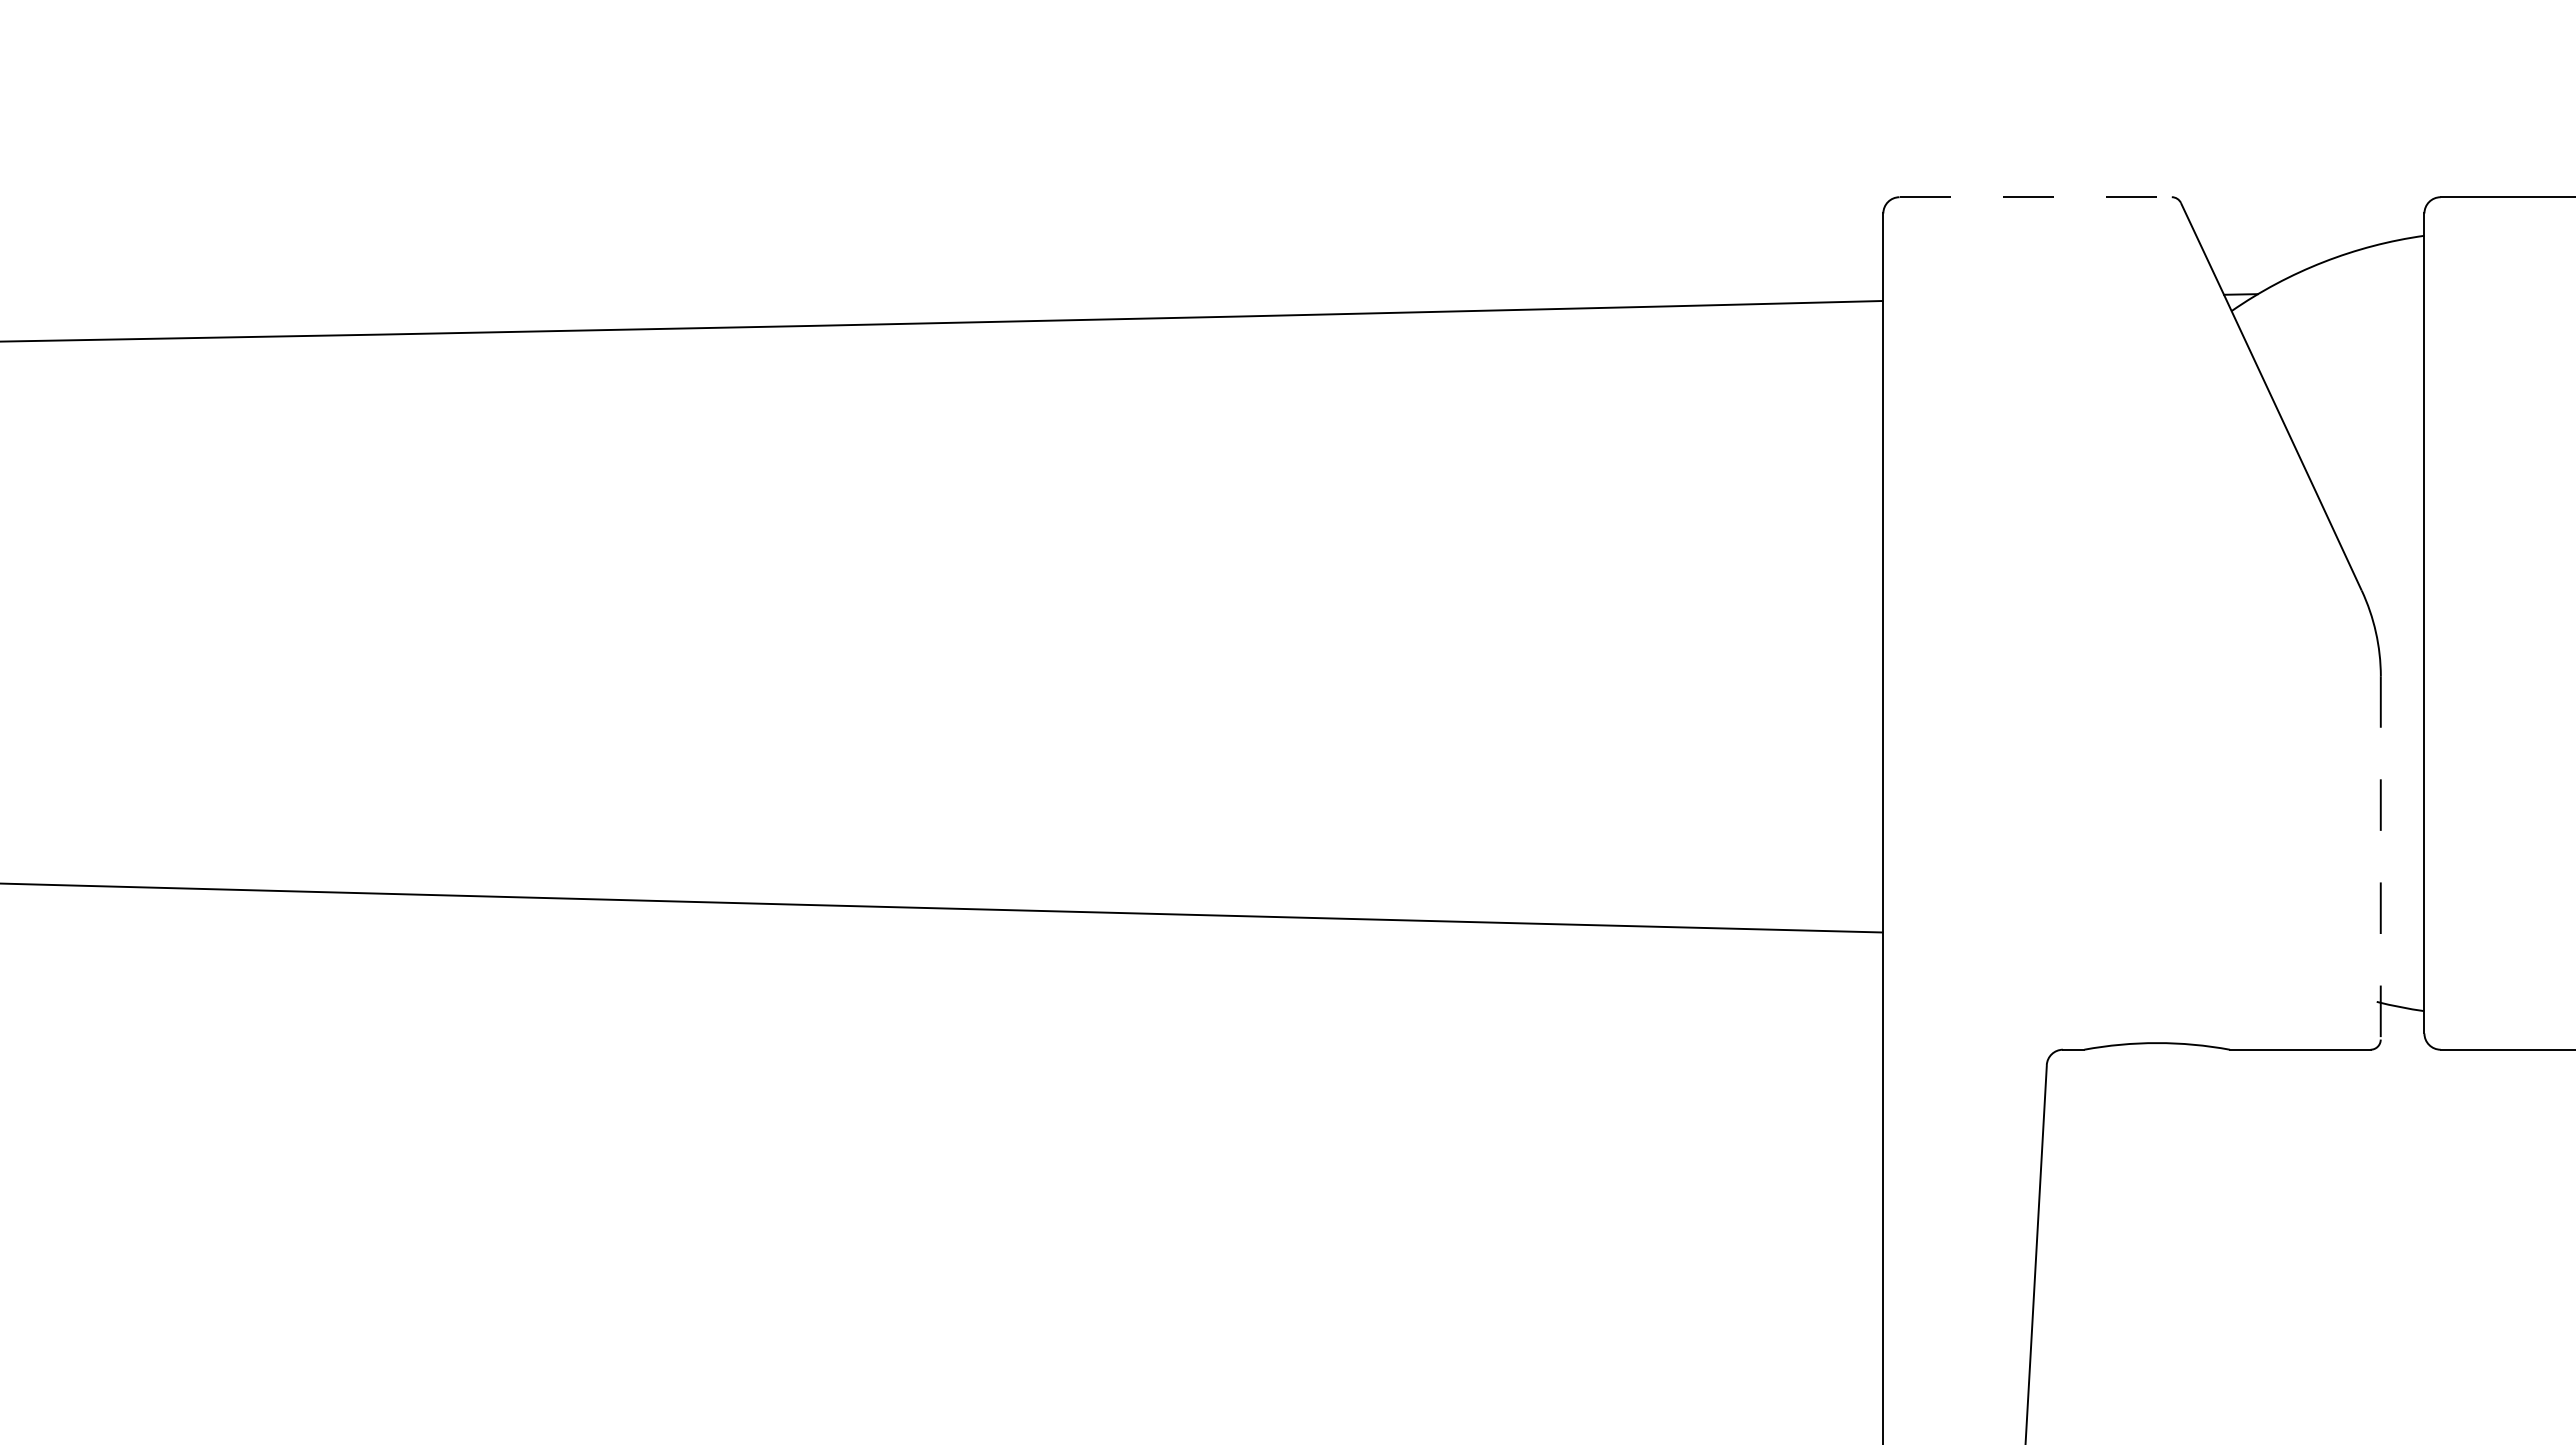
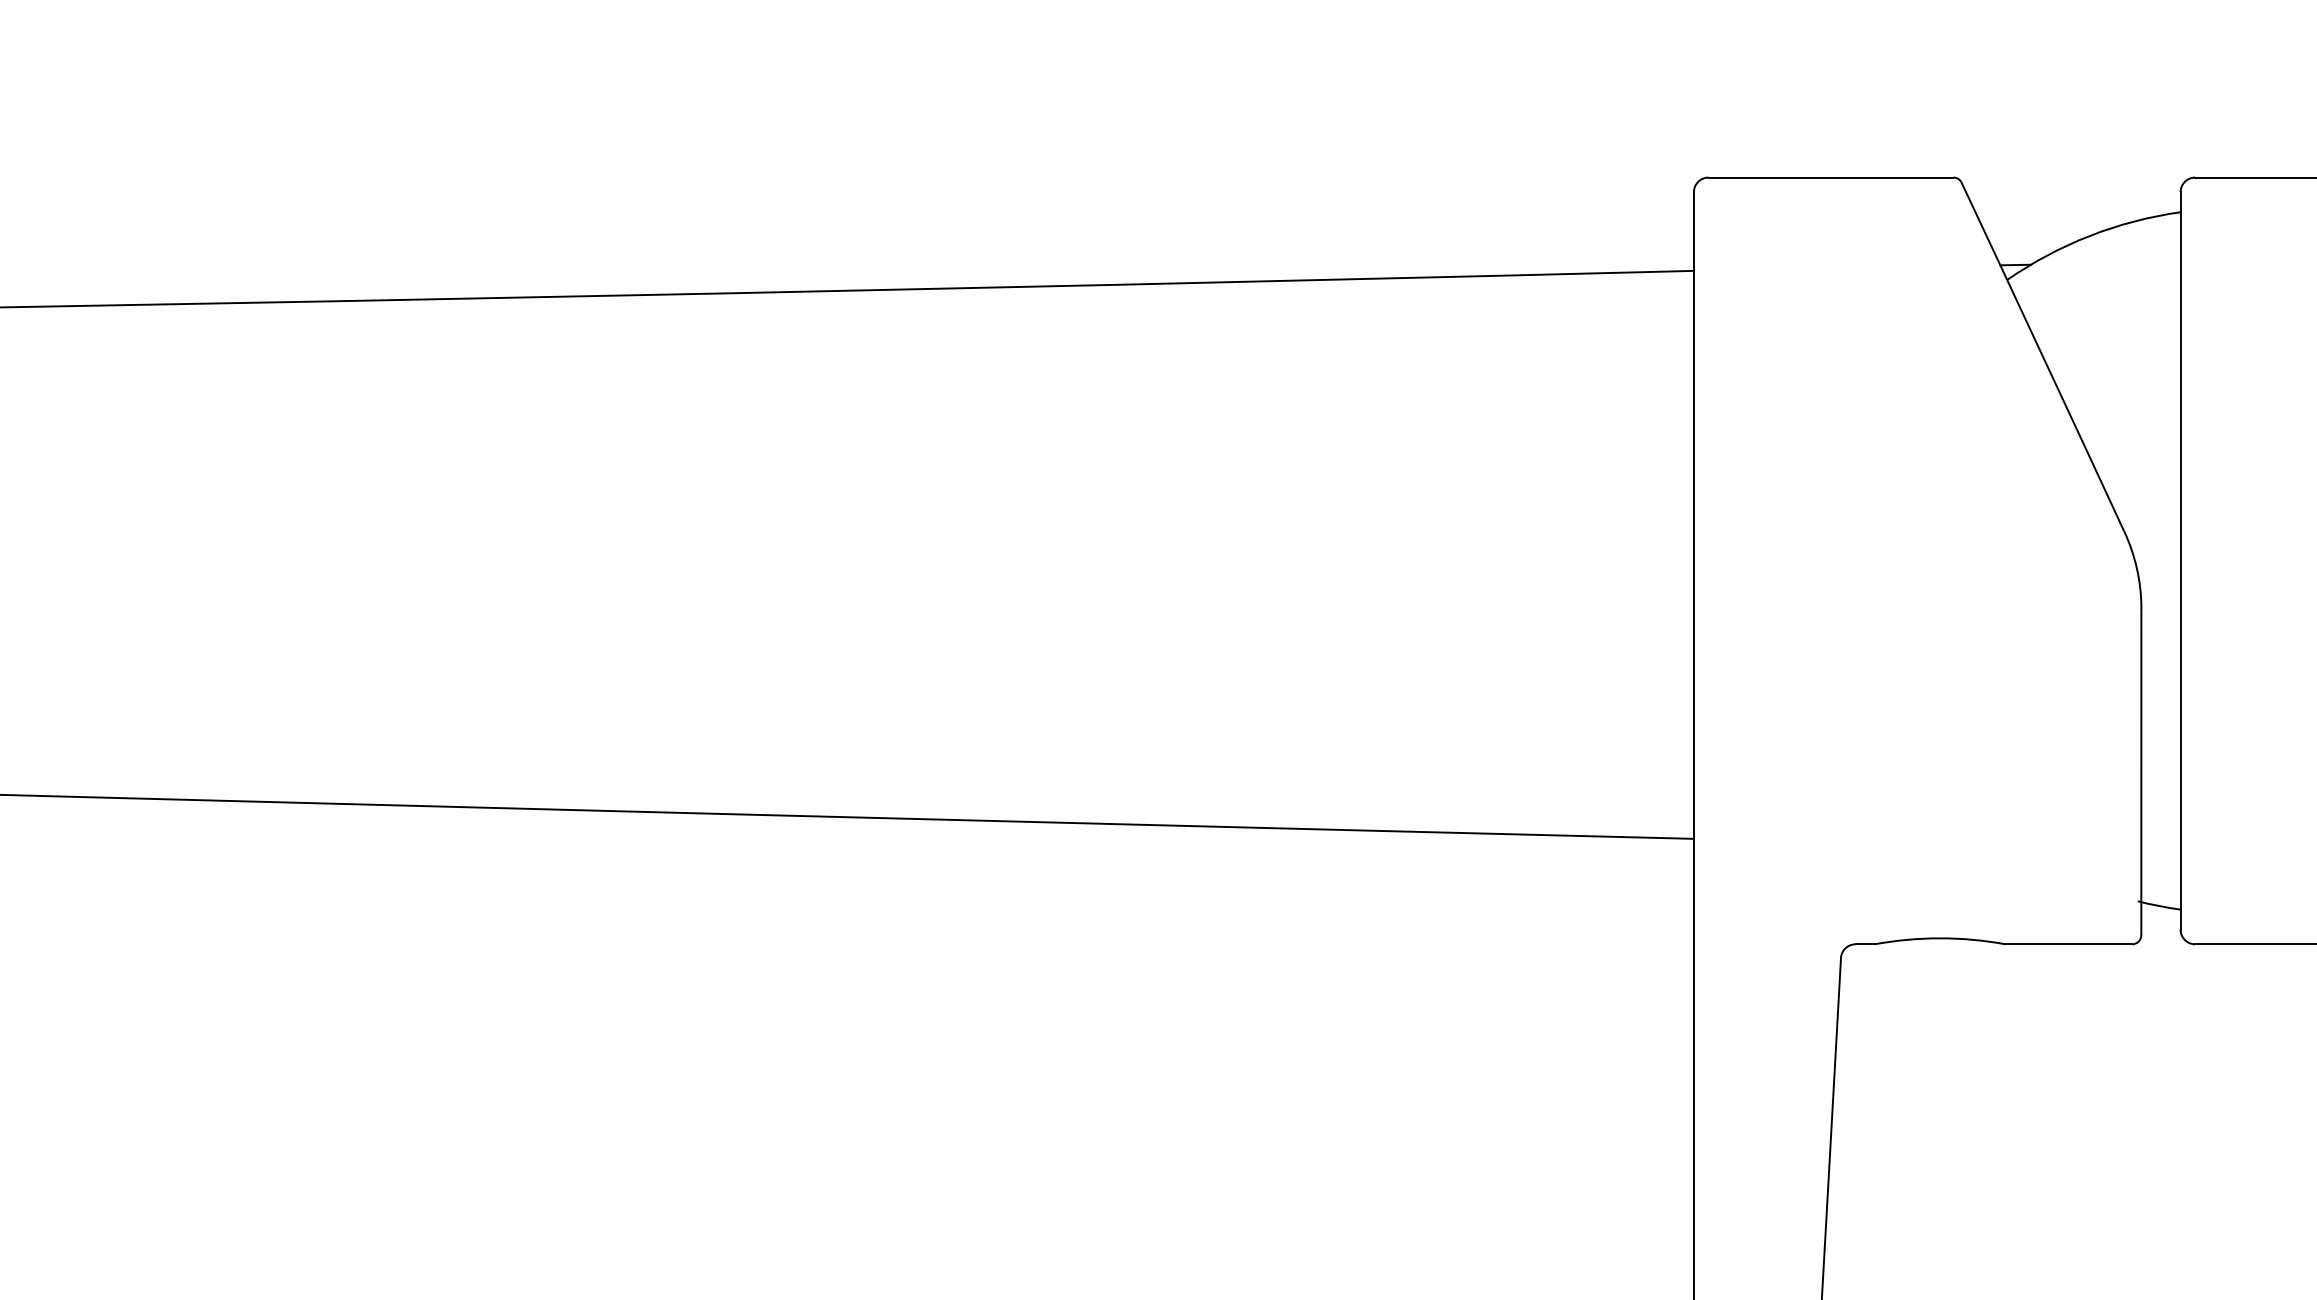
line: (2036, 197) -> (1831, 177), dashed -> solid
line: (2380, 857) -> (2141, 771), dashed -> solid

